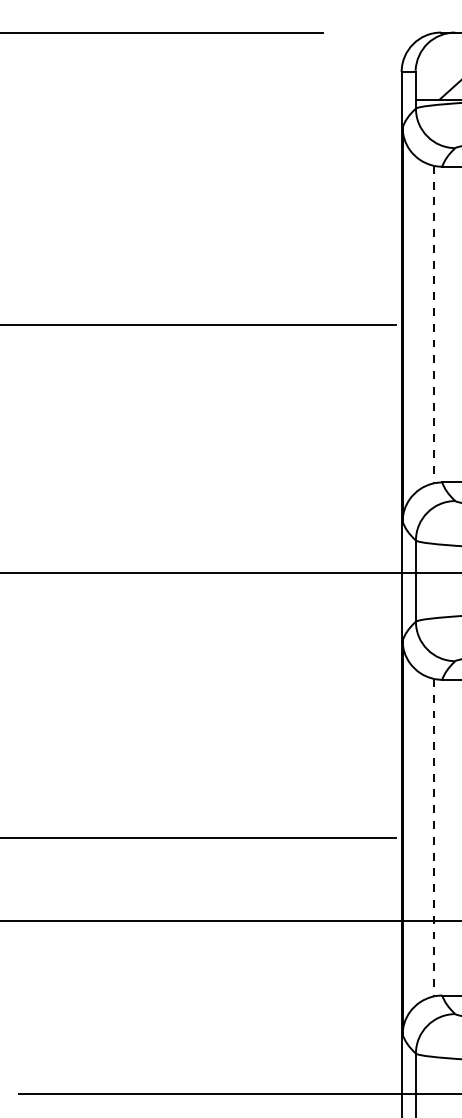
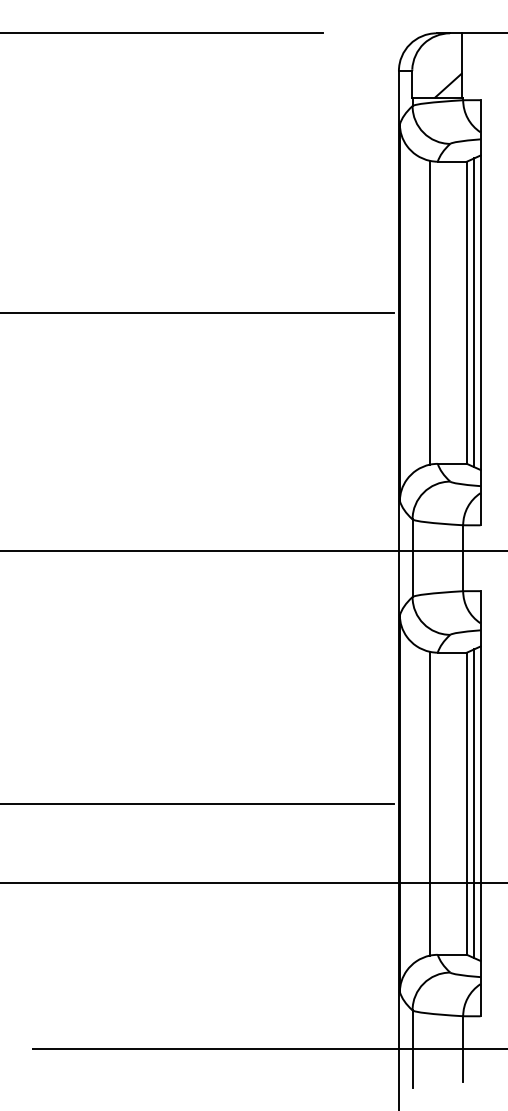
line: (434, 324) -> (430, 312), dashed -> solid
line: (434, 837) -> (430, 803), dashed -> solid

